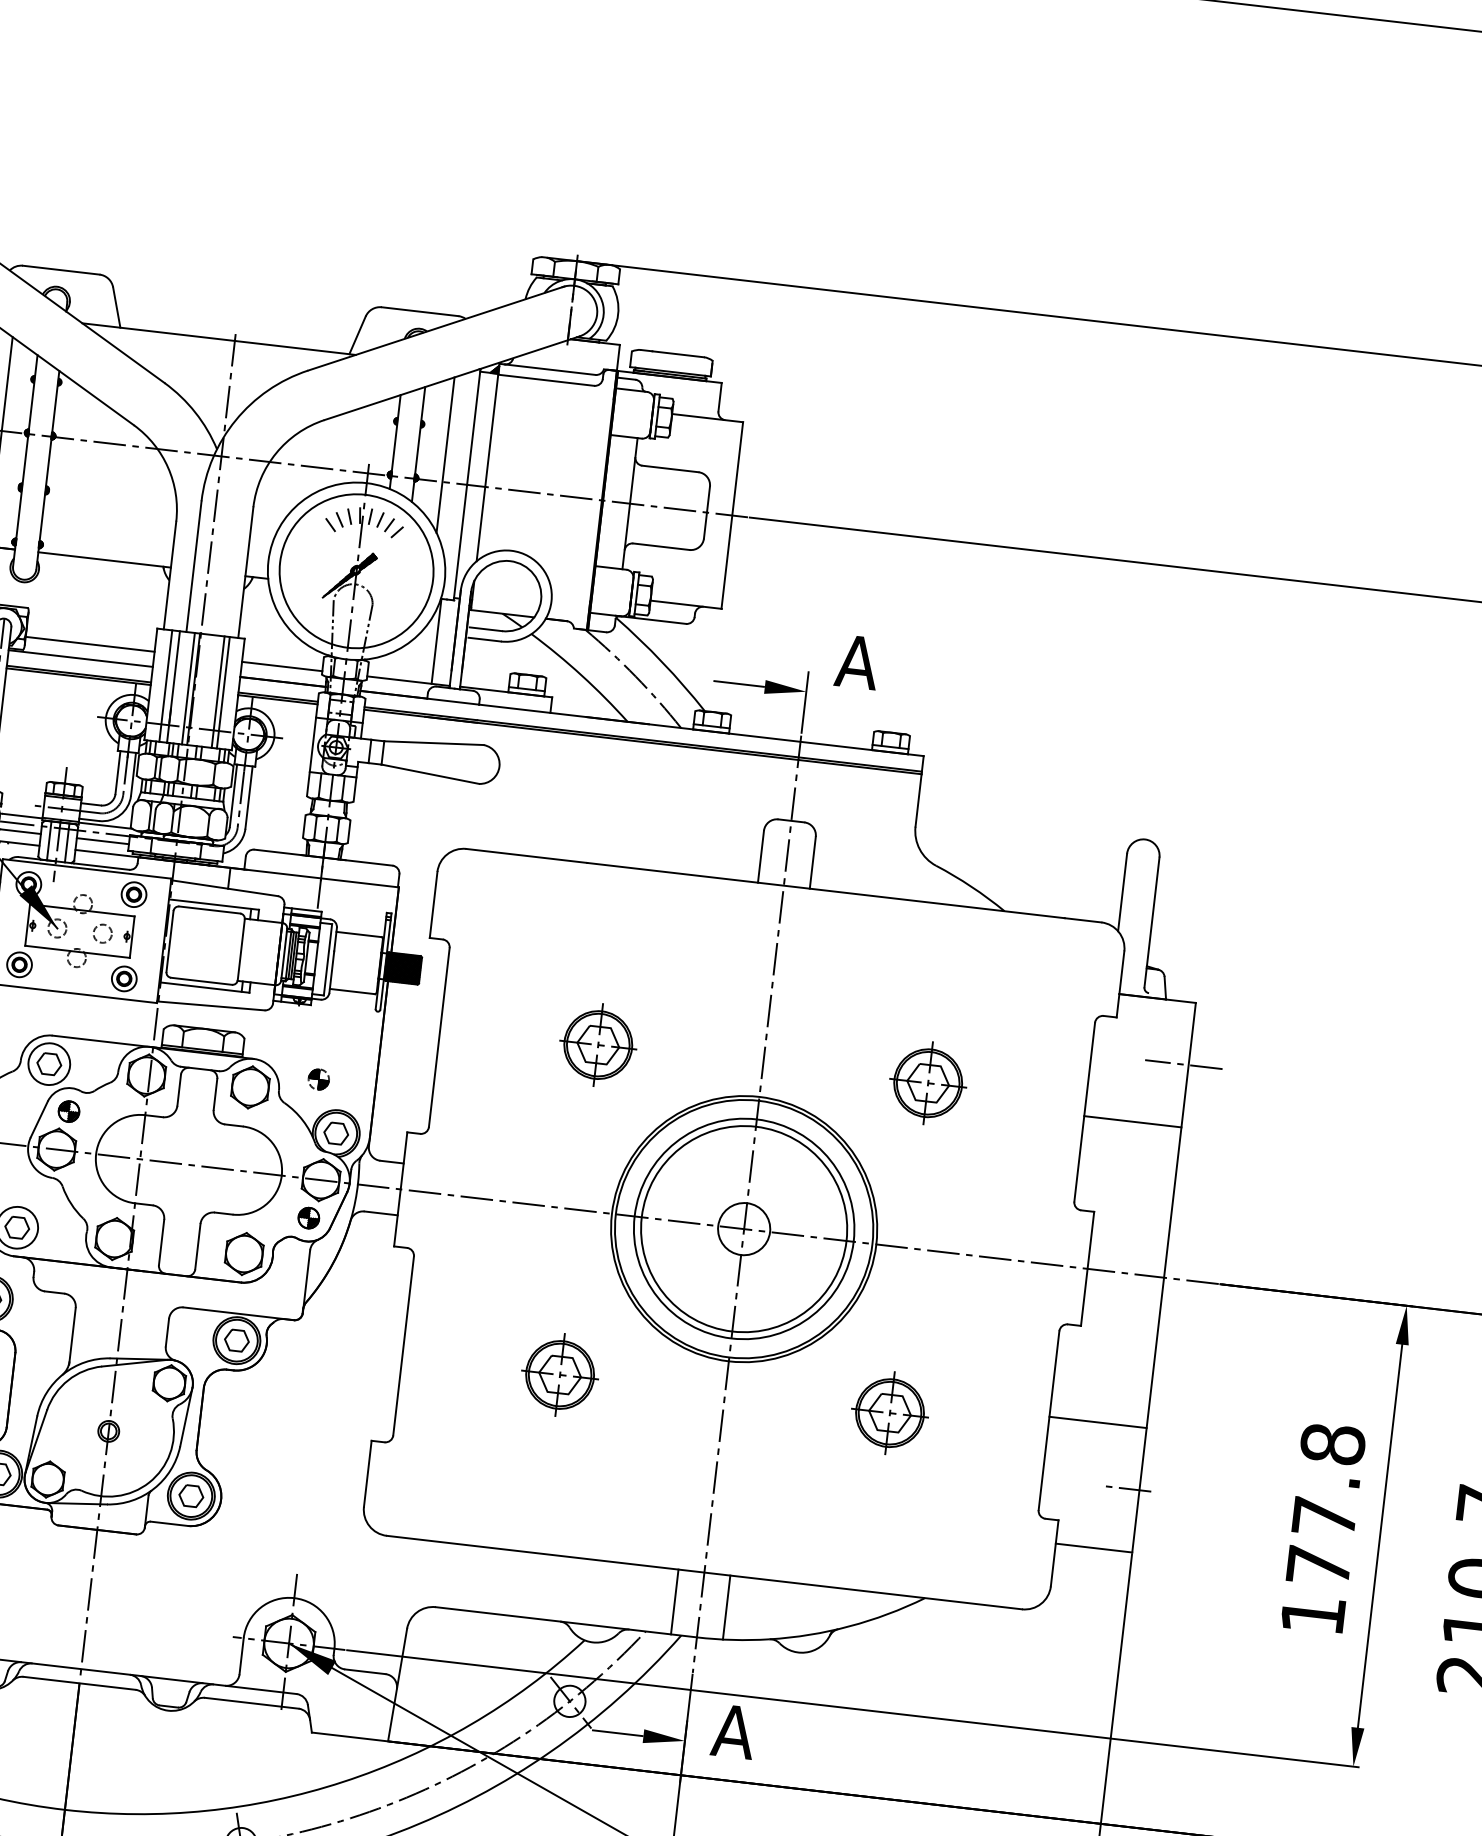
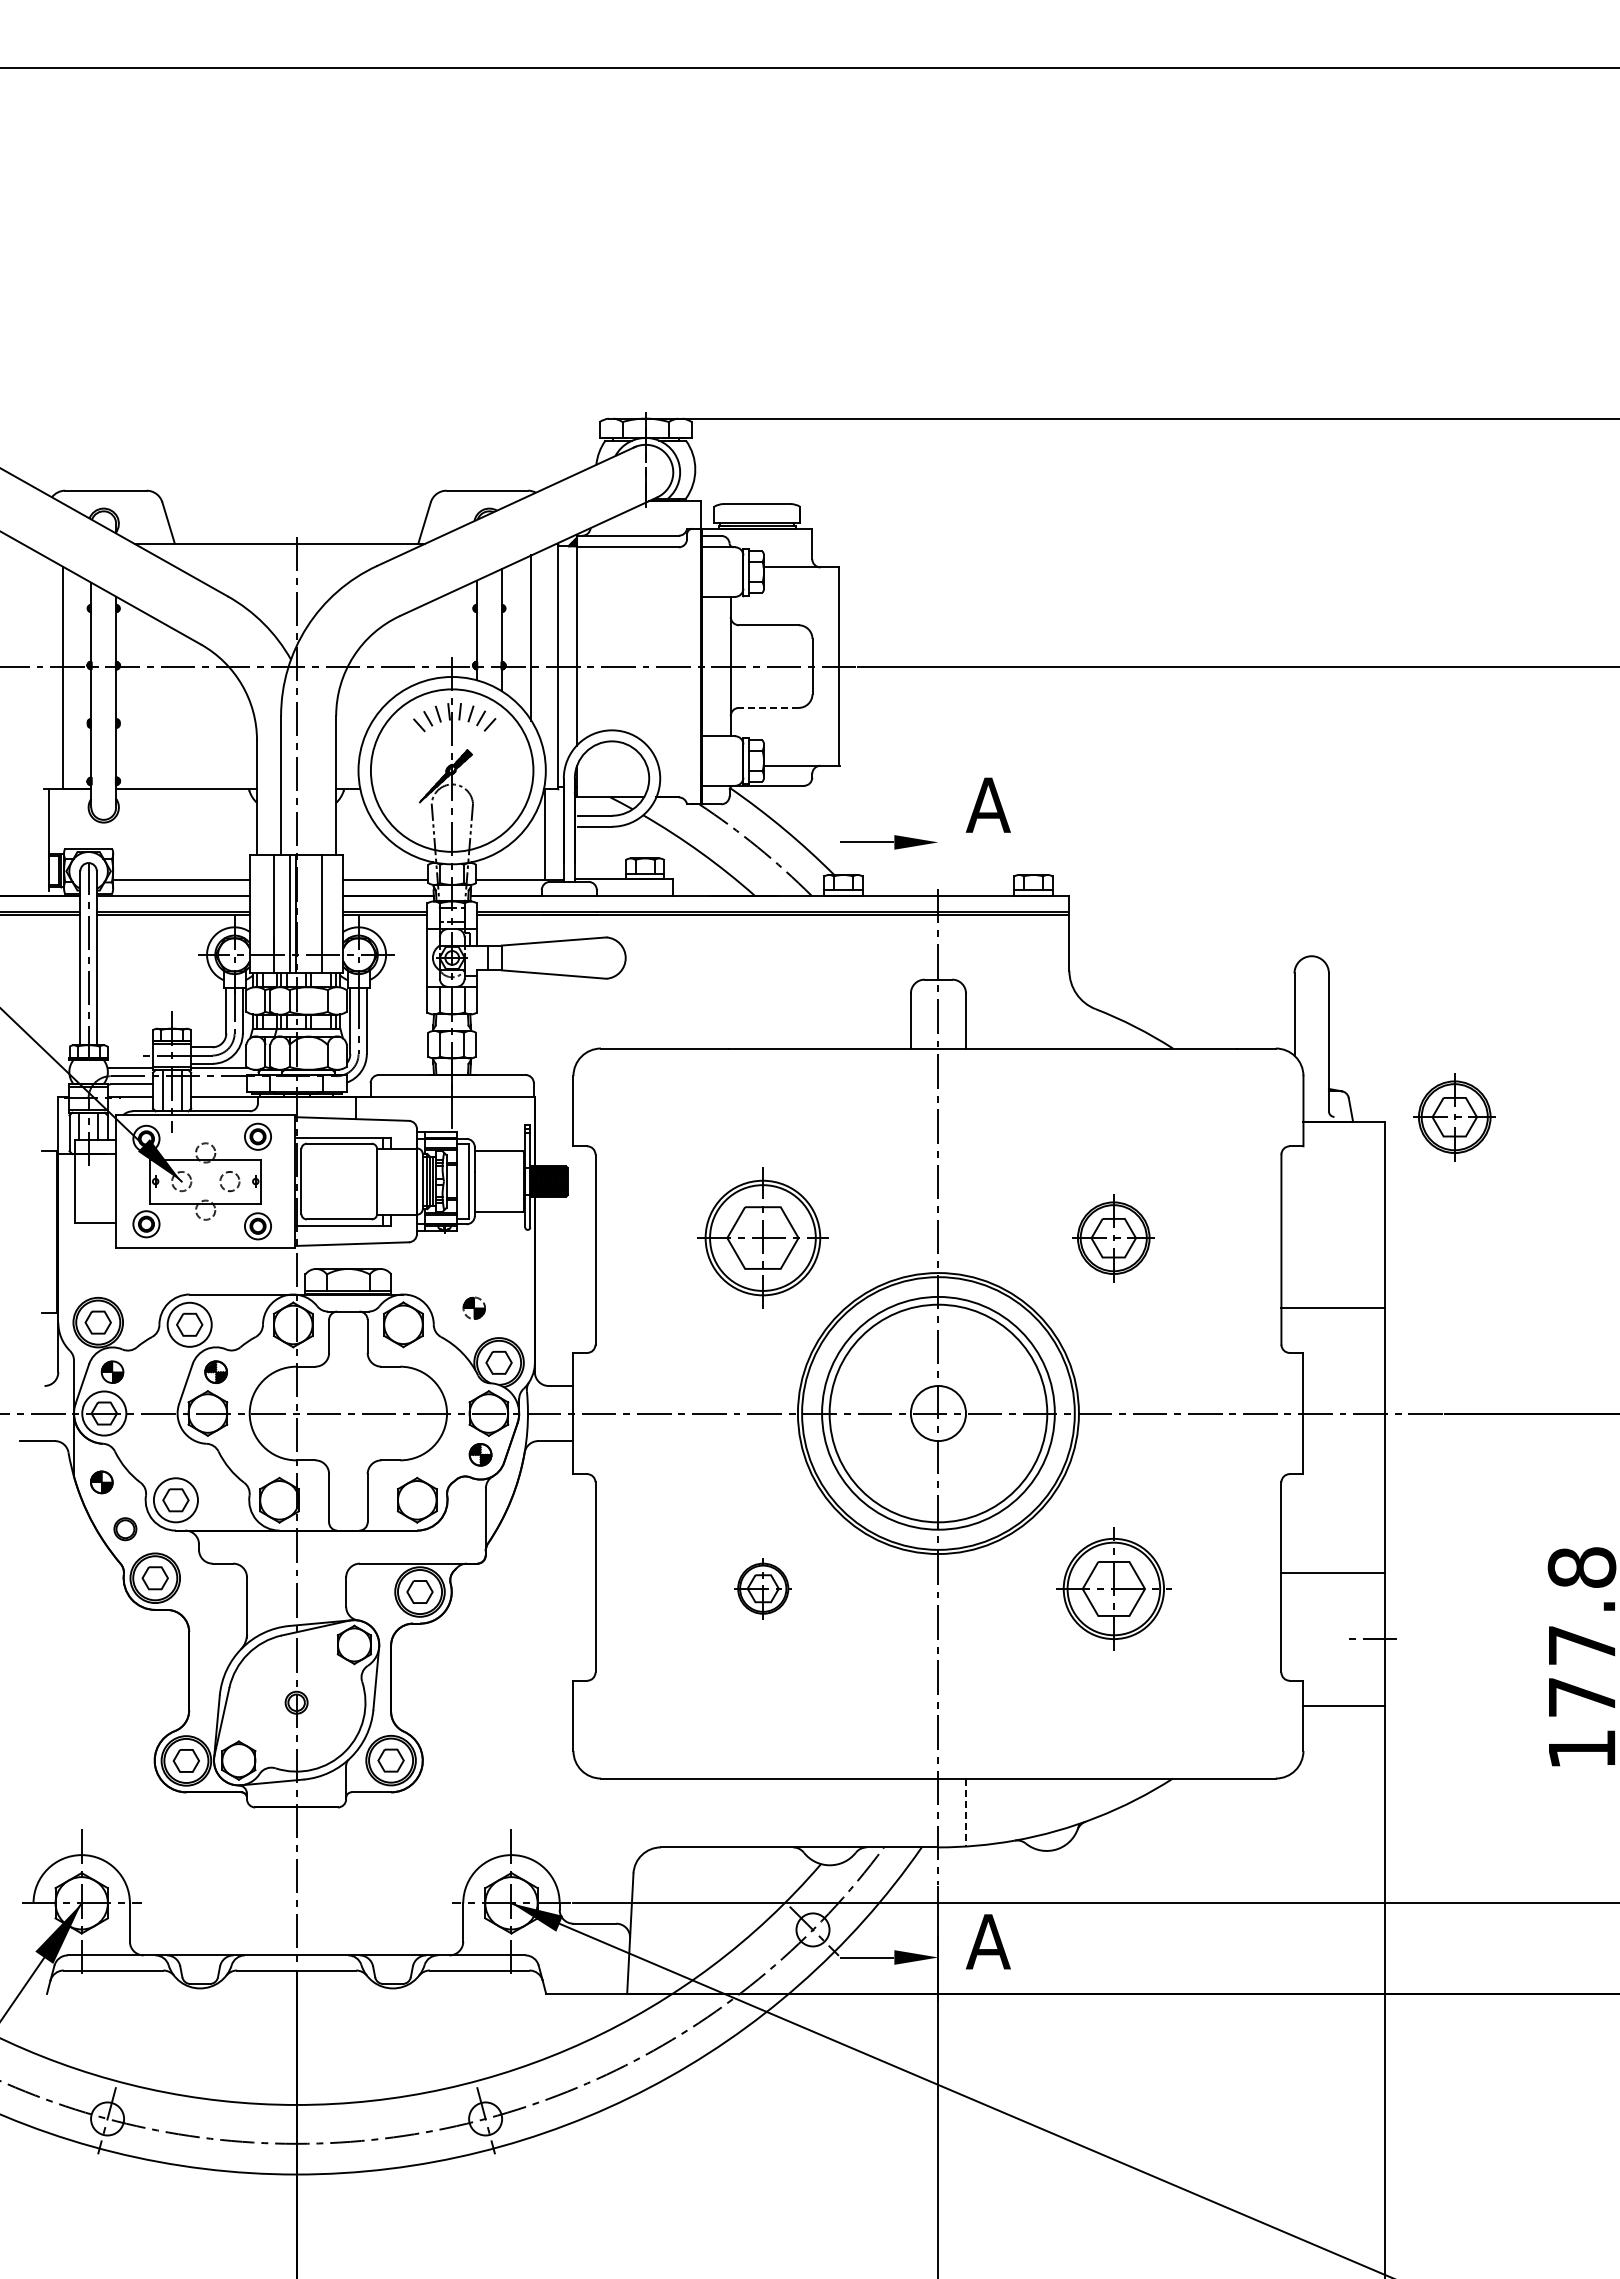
line: (661, 546) -> (768, 707), solid -> dashed
line: (166, 685) -> (266, 913), removed
line: (223, 692) -> (327, 913), removed
line: (805, 702) -> (938, 853), removed
line: (102, 841) -> (218, 1084), removed
part: (1261, 1006) -> (1454, 1117), added
part: (598, 1045) -> (763, 1238), size x1.6
line: (1183, 1064) -> (1379, 1187), removed
line: (1132, 1121) -> (1332, 1307), moved
part: (560, 1374) -> (763, 1588), size x0.7
part: (889, 1412) -> (1113, 1588), size x1.4
line: (674, 1601) -> (910, 1812), removed
line: (727, 1607) -> (966, 1812), solid -> dashed

